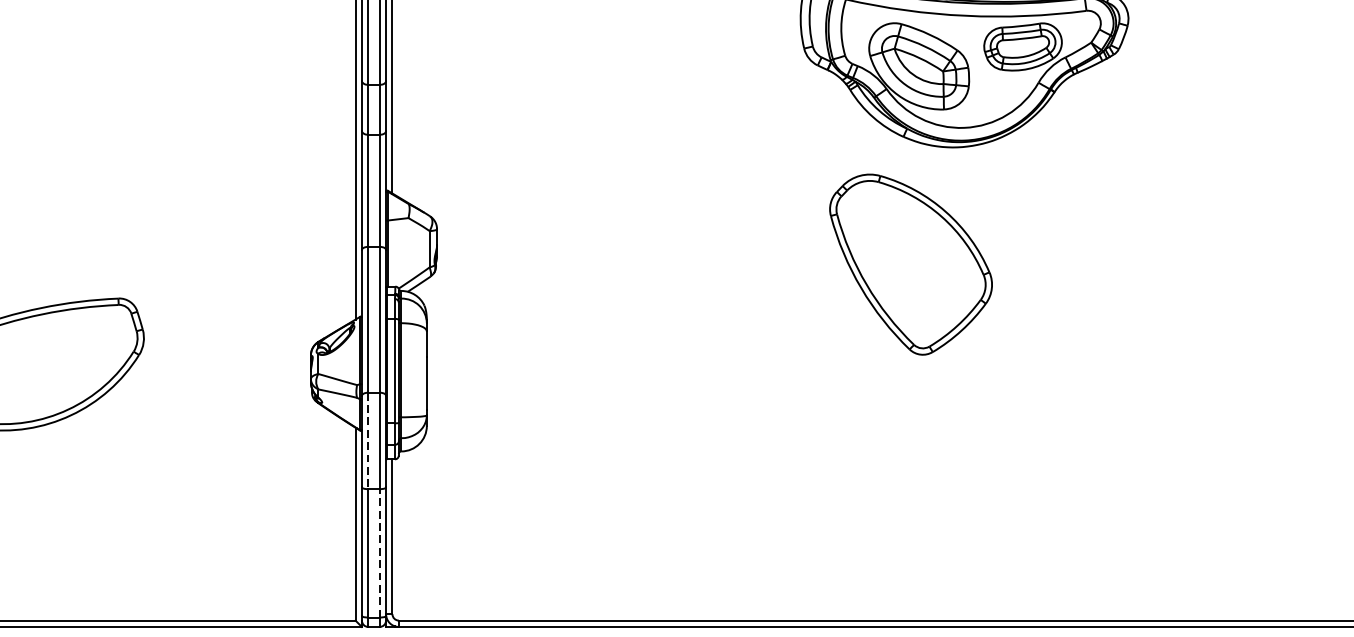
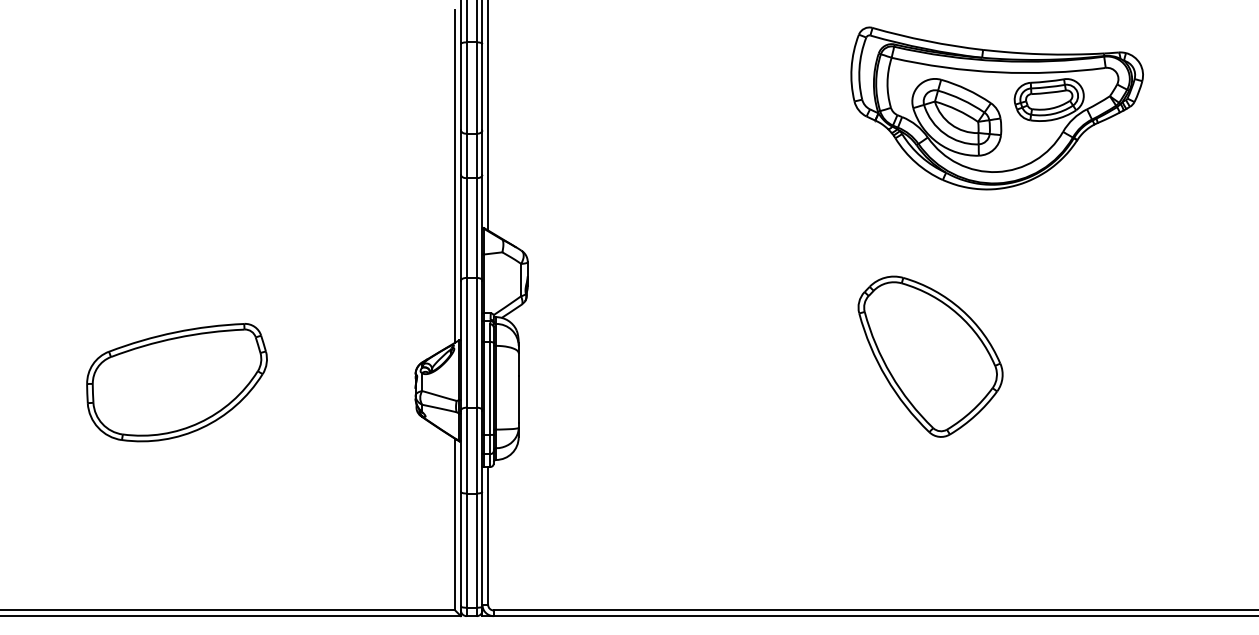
part: (910, 264) -> (930, 356), moved
line: (368, 440) -> (466, 450), dashed -> solid
line: (379, 553) -> (476, 550), dashed -> solid

